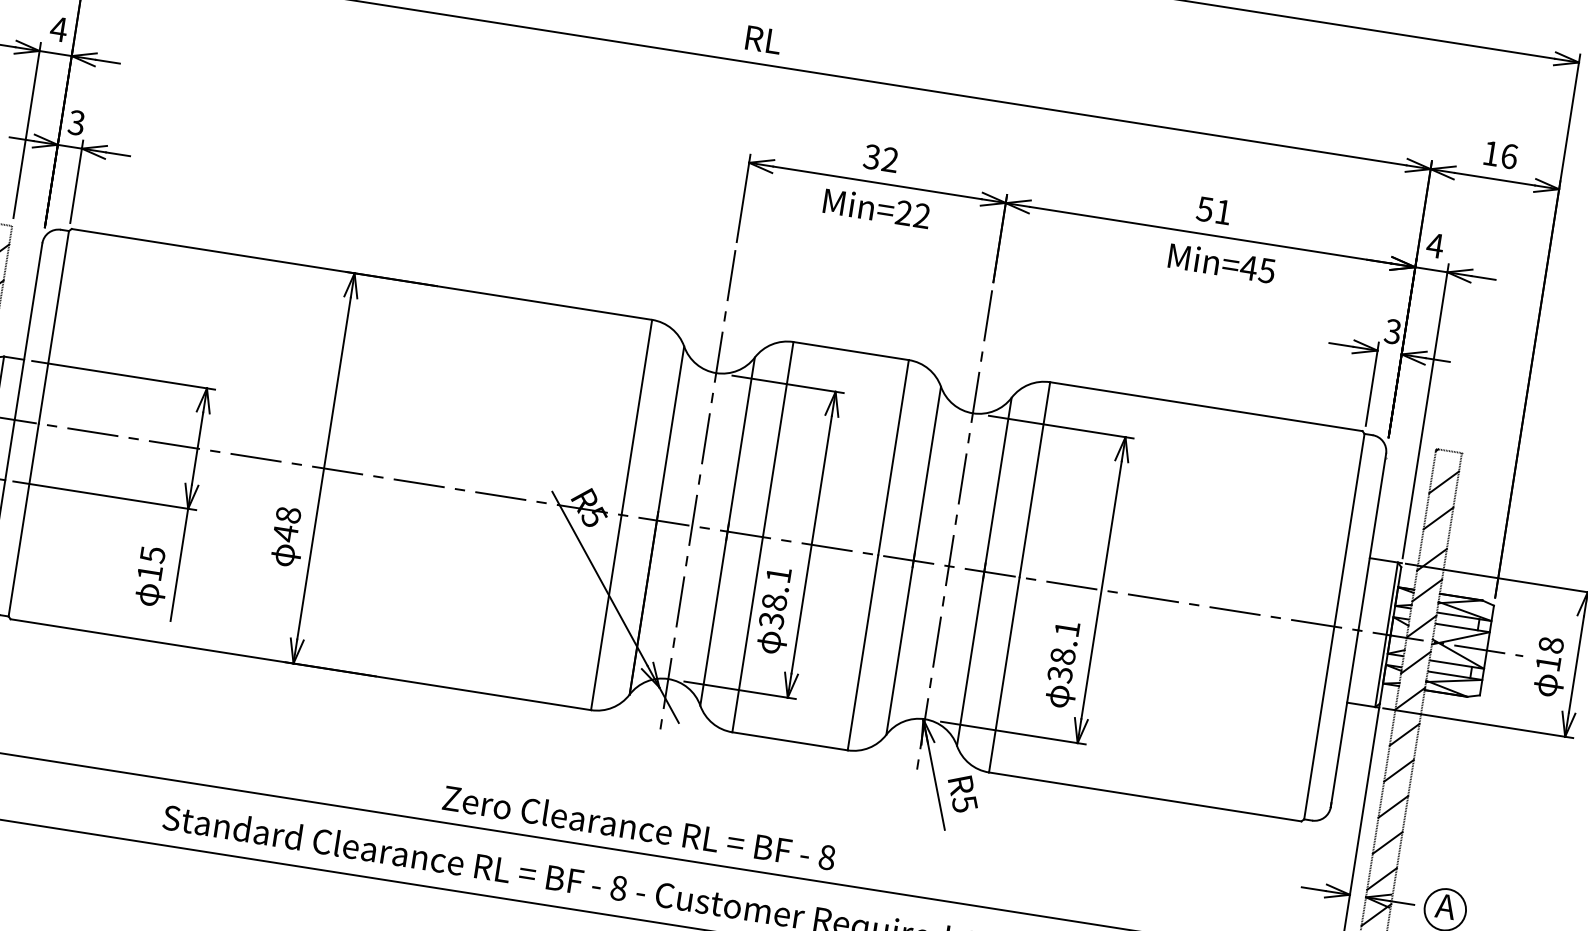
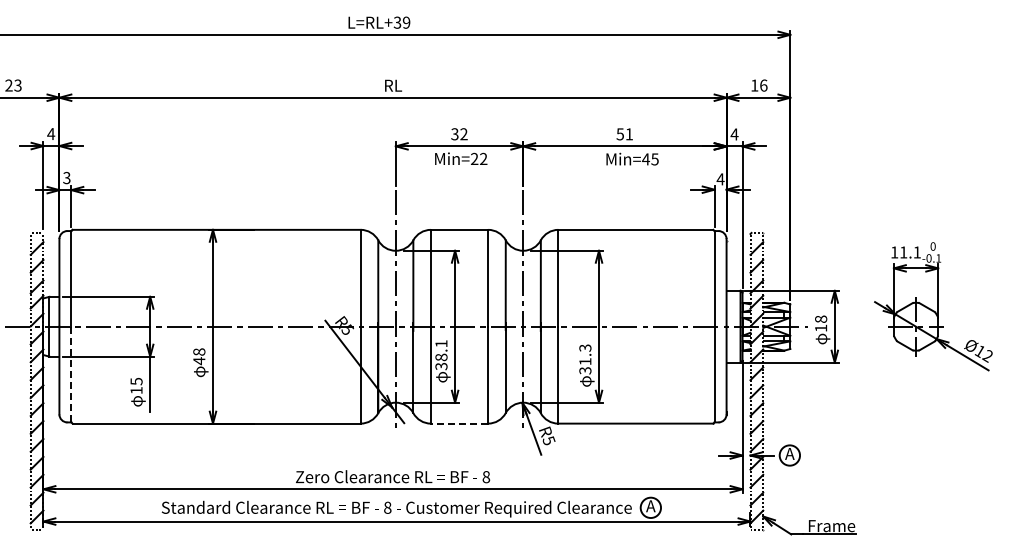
text: (1392, 331) -> (720, 179), 3 -> 4
line: (23, 519) -> (71, 374), solid -> dashed
text: (1065, 641) -> (585, 354), 38.1 -> 31.3
line: (790, 741) -> (459, 423), solid -> dashed

